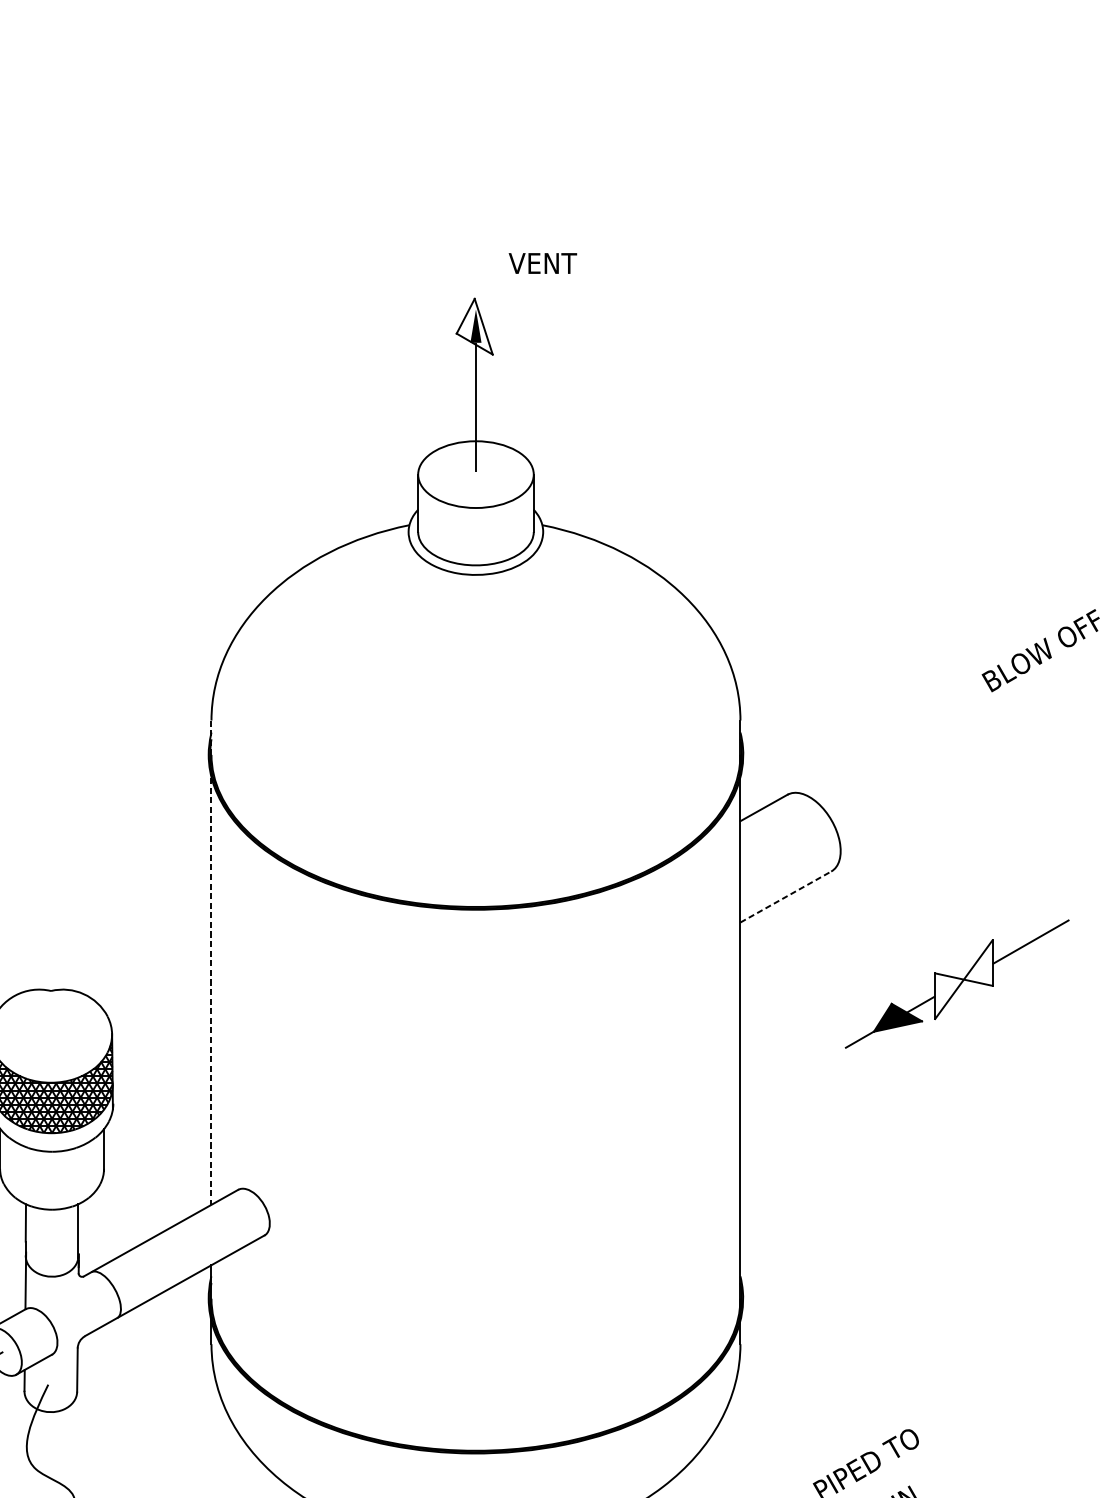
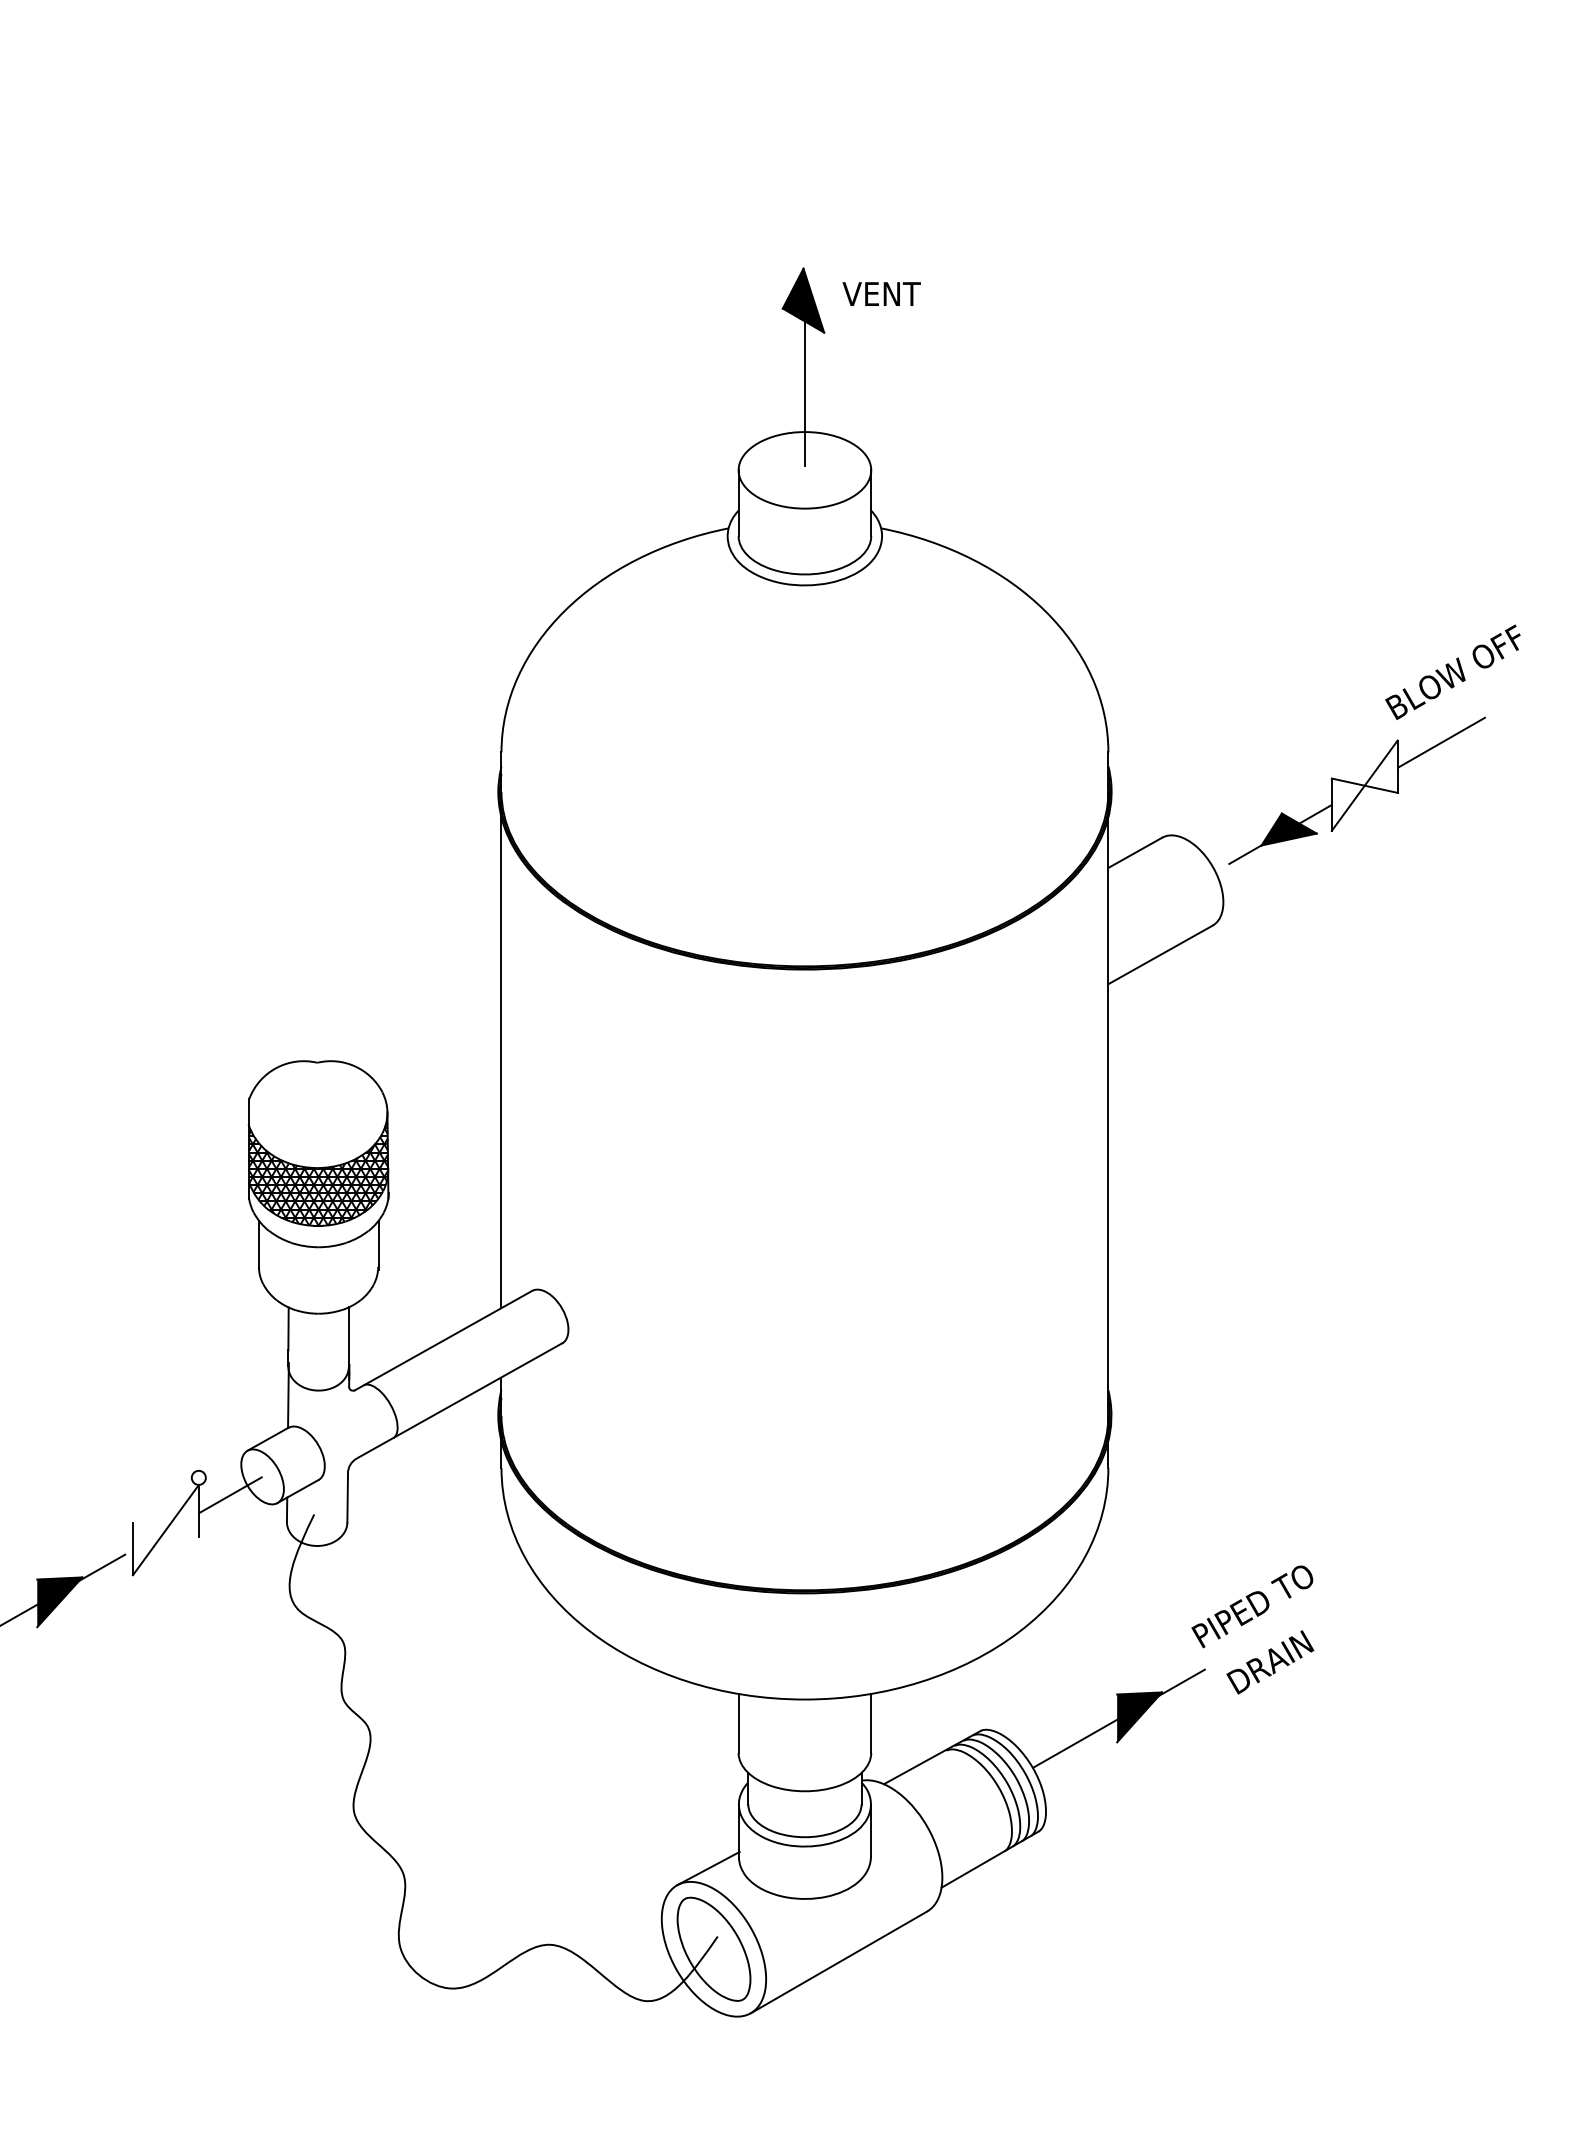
text: (542, 262) -> (881, 293), moved
fill: (474, 326) -> (803, 300), added
line: (785, 896) -> (1160, 954), dashed -> solid
line: (211, 962) -> (501, 1030), dashed -> solid
part: (956, 983) -> (1356, 790), moved

